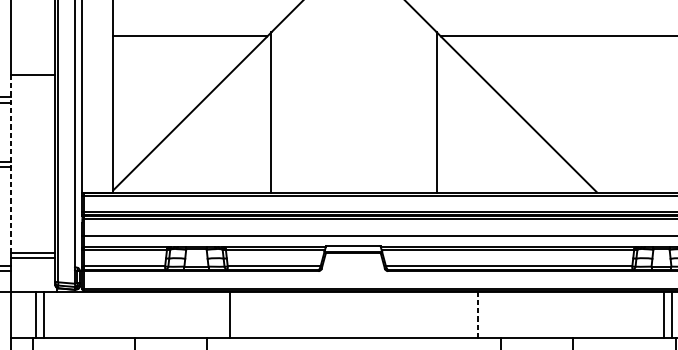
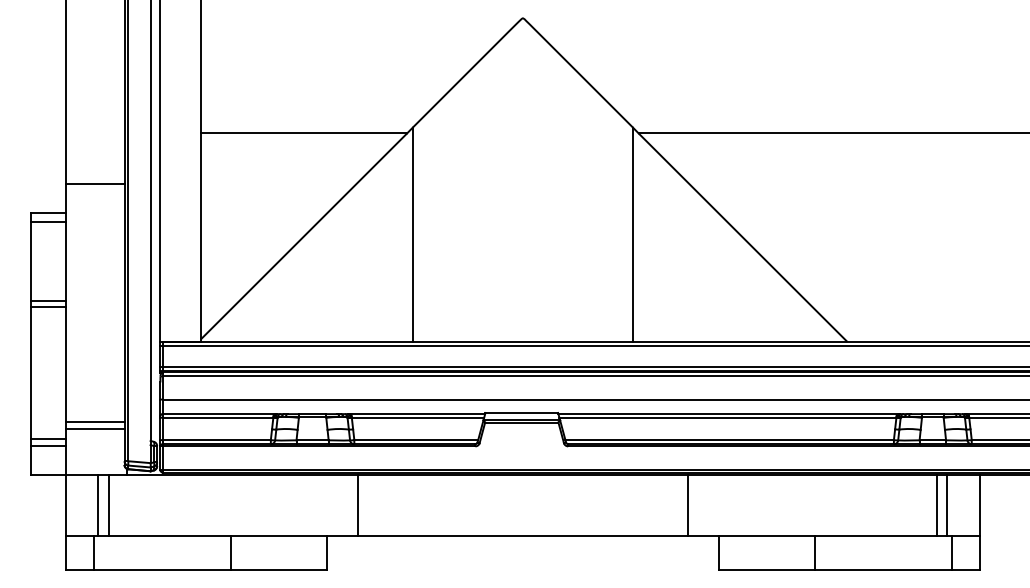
line: (11, 163) -> (65, 302), dashed -> solid
line: (477, 314) -> (687, 504), dashed -> solid

